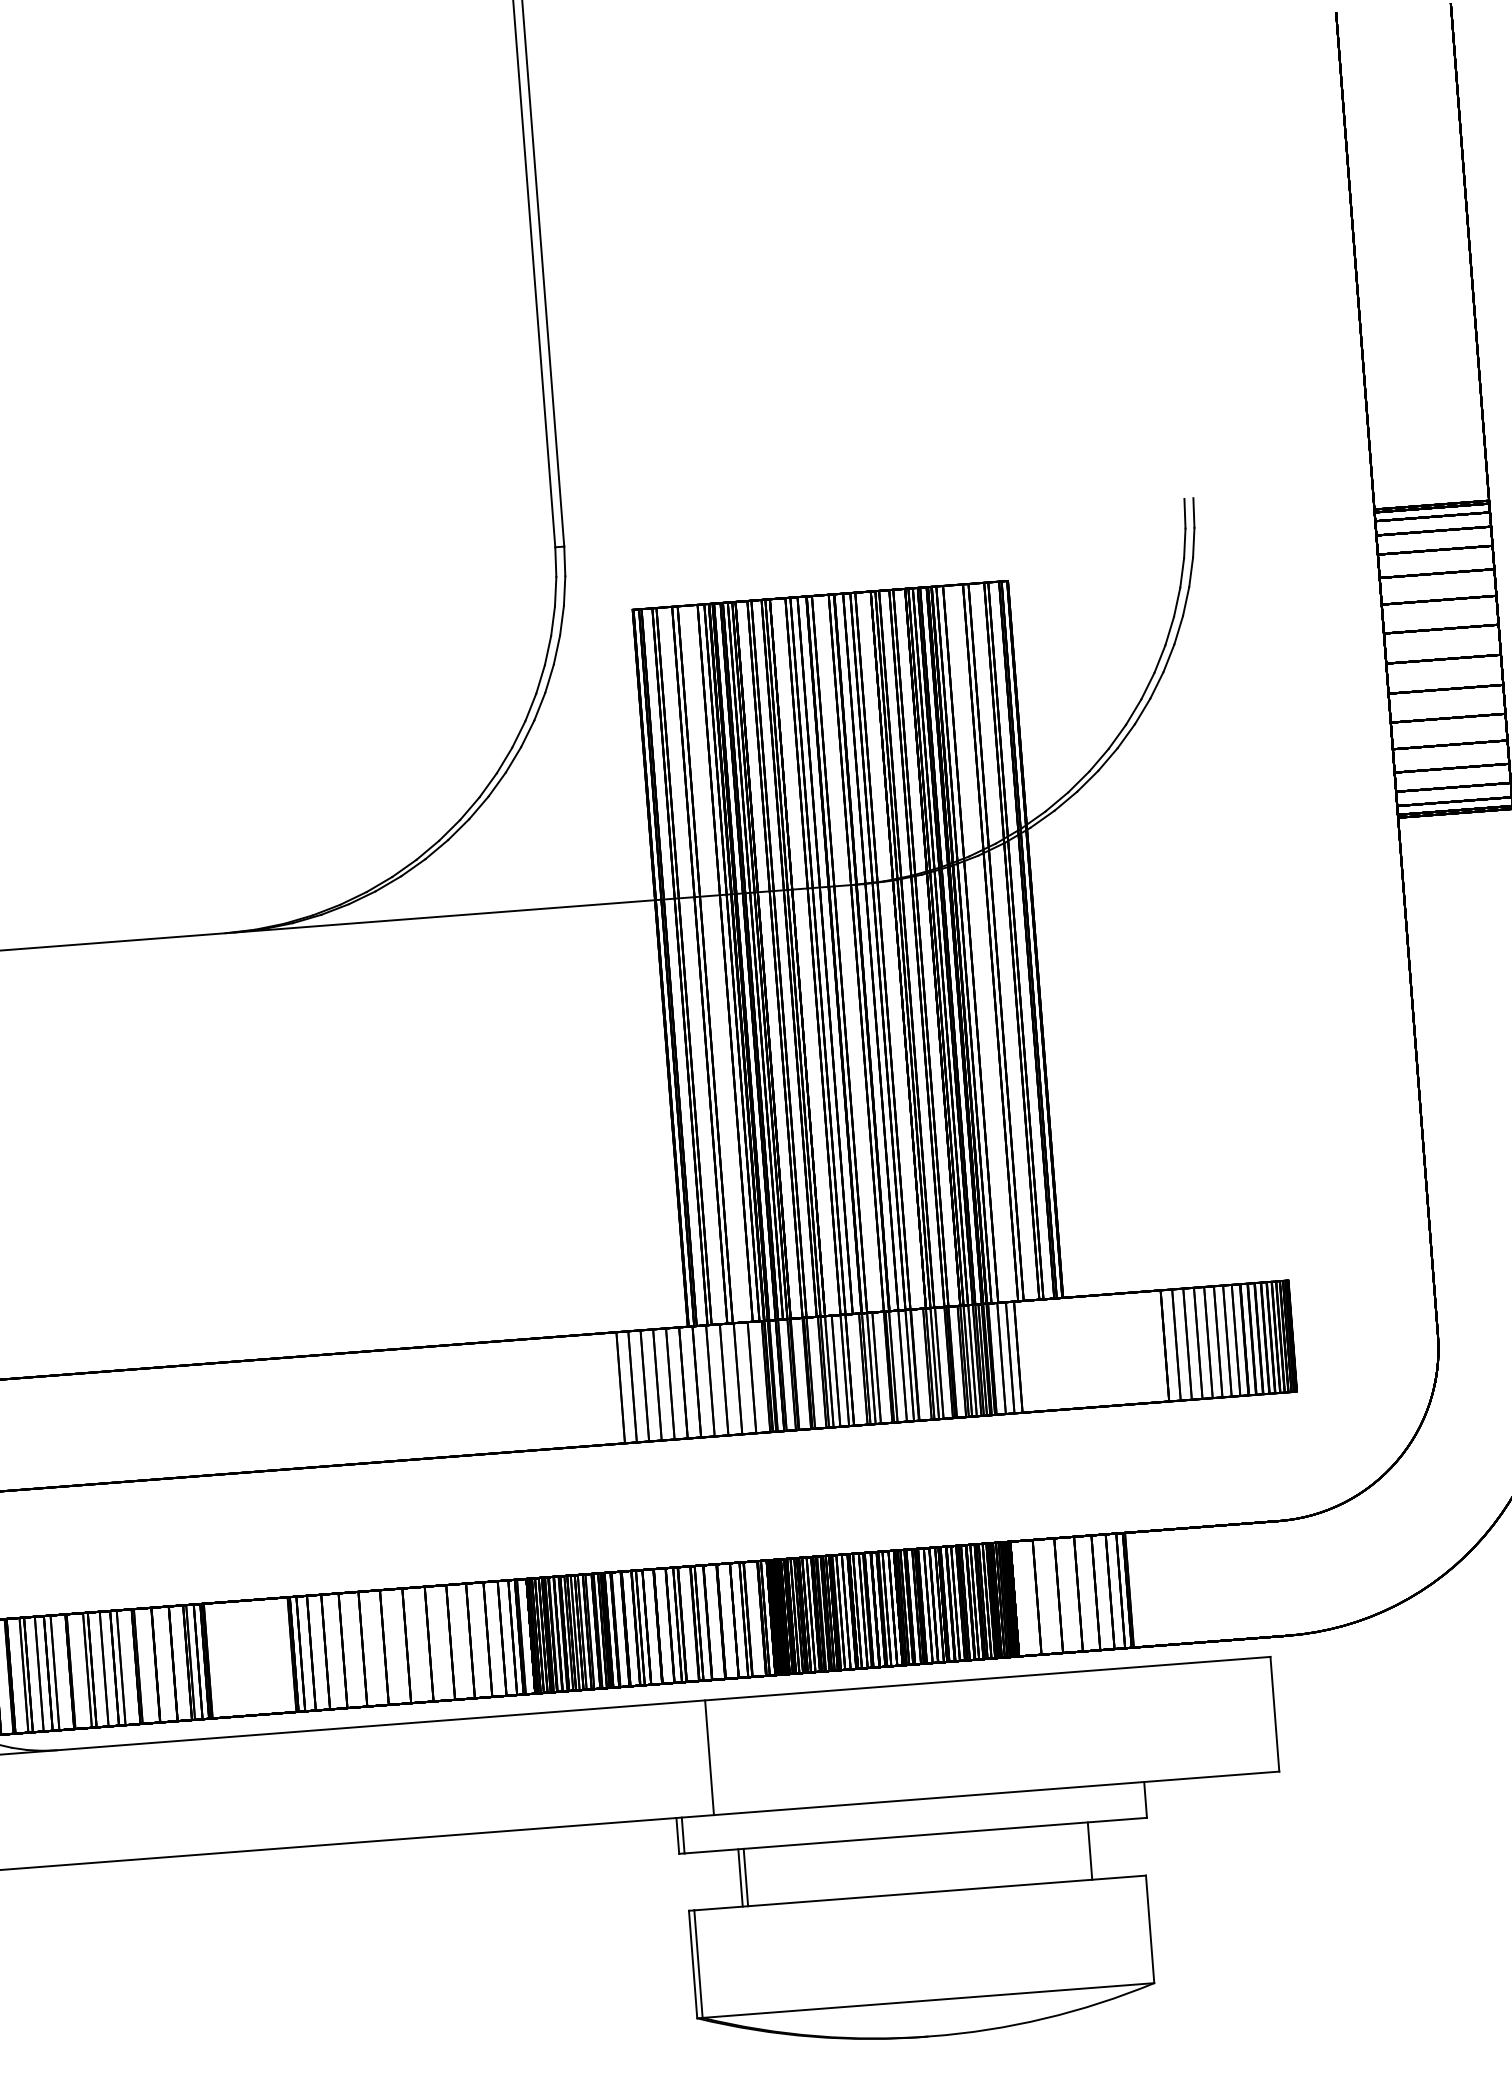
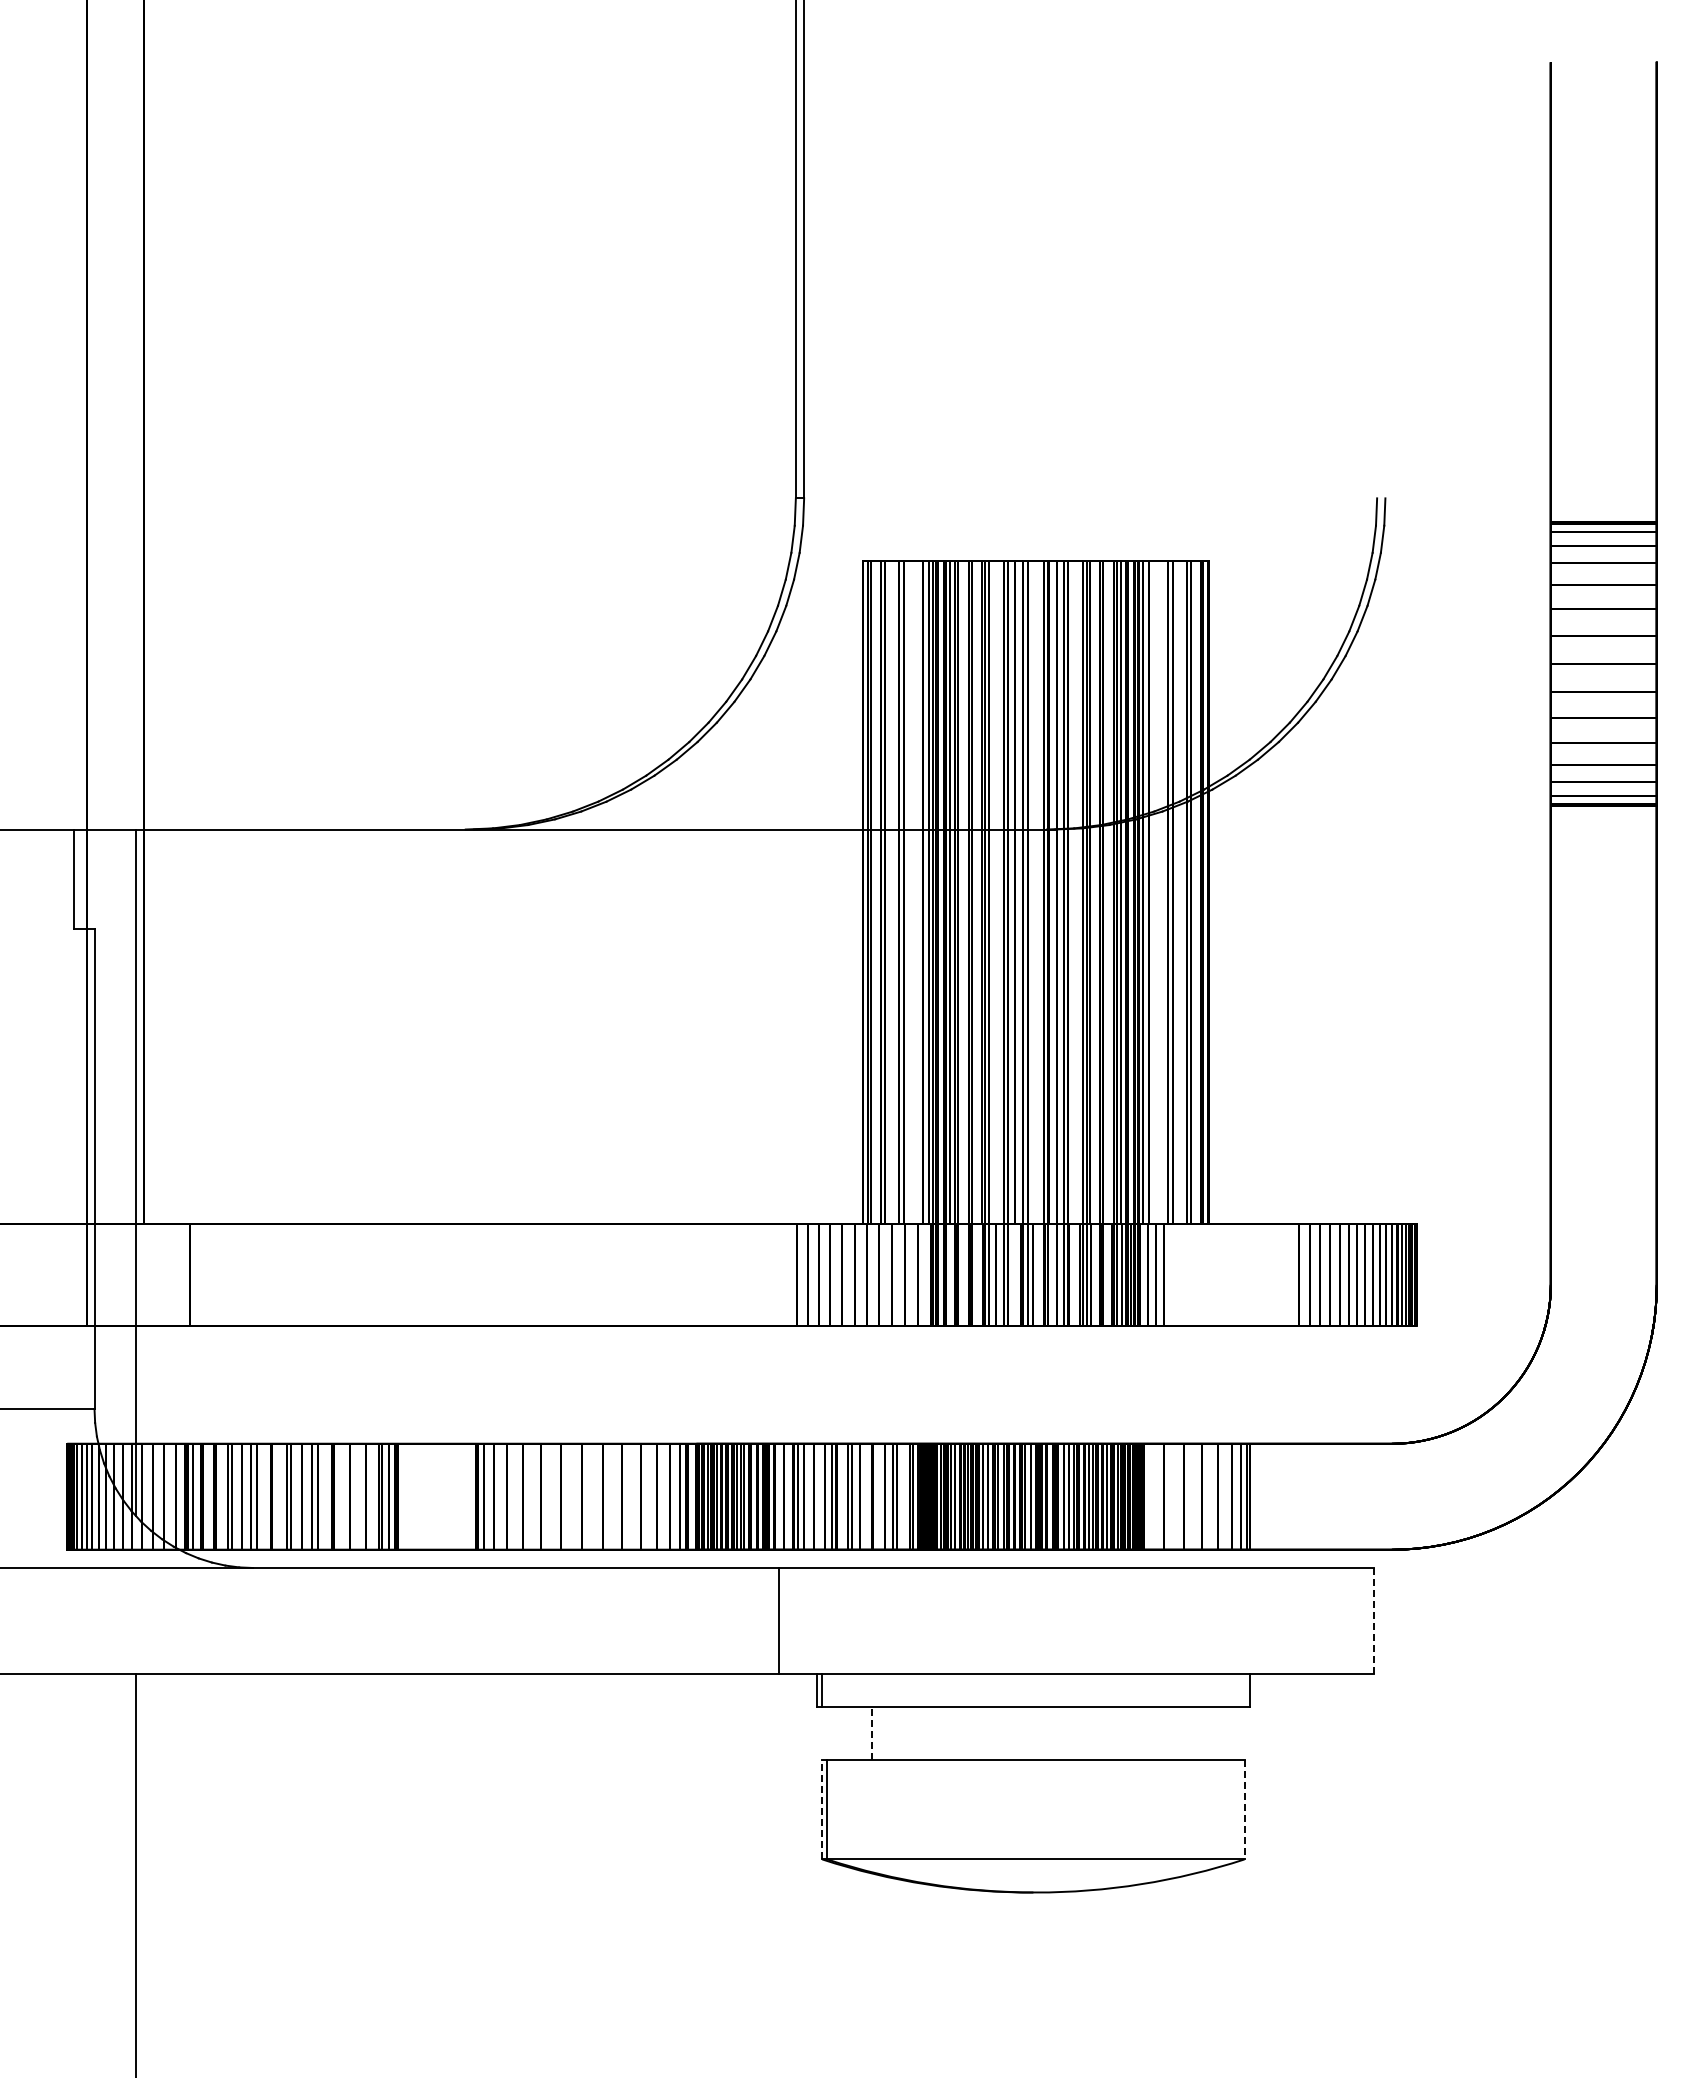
line: (1275, 1713) -> (1374, 1620), solid -> dashed
line: (710, 1757) -> (779, 1620), moved
line: (1089, 1851) -> (1194, 1733), removed
line: (740, 1877) -> (871, 1733), solid -> dashed
line: (745, 1877) -> (876, 1733), removed
line: (1150, 1929) -> (1244, 1809), solid -> dashed
line: (693, 1964) -> (822, 1809), solid -> dashed

